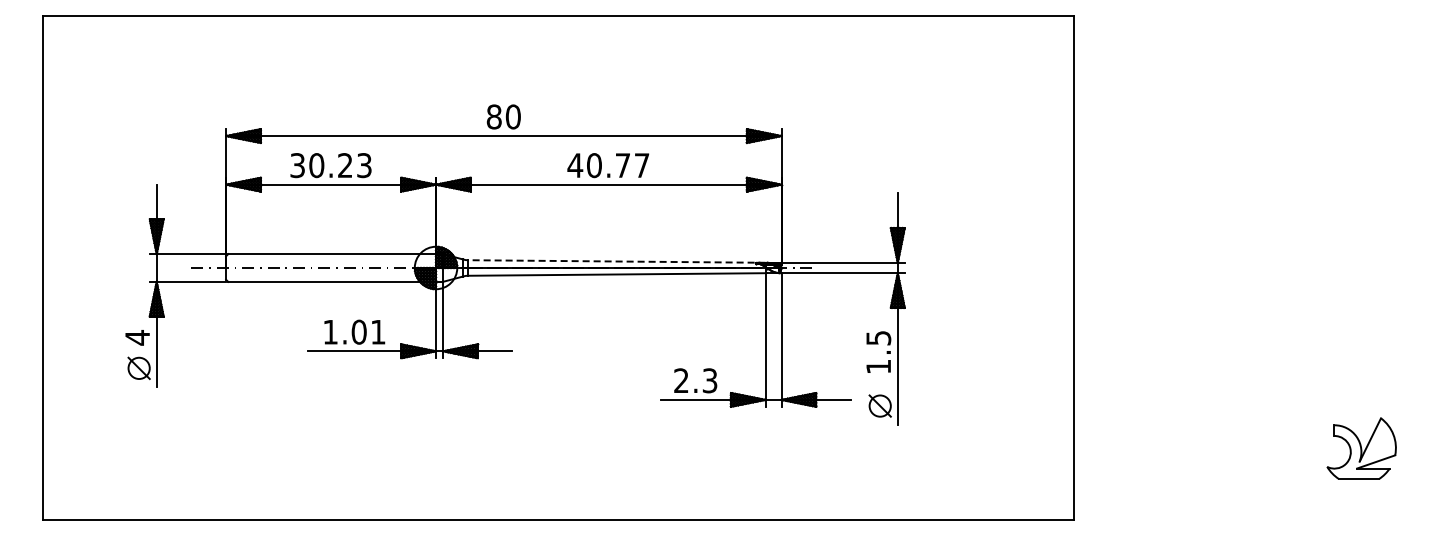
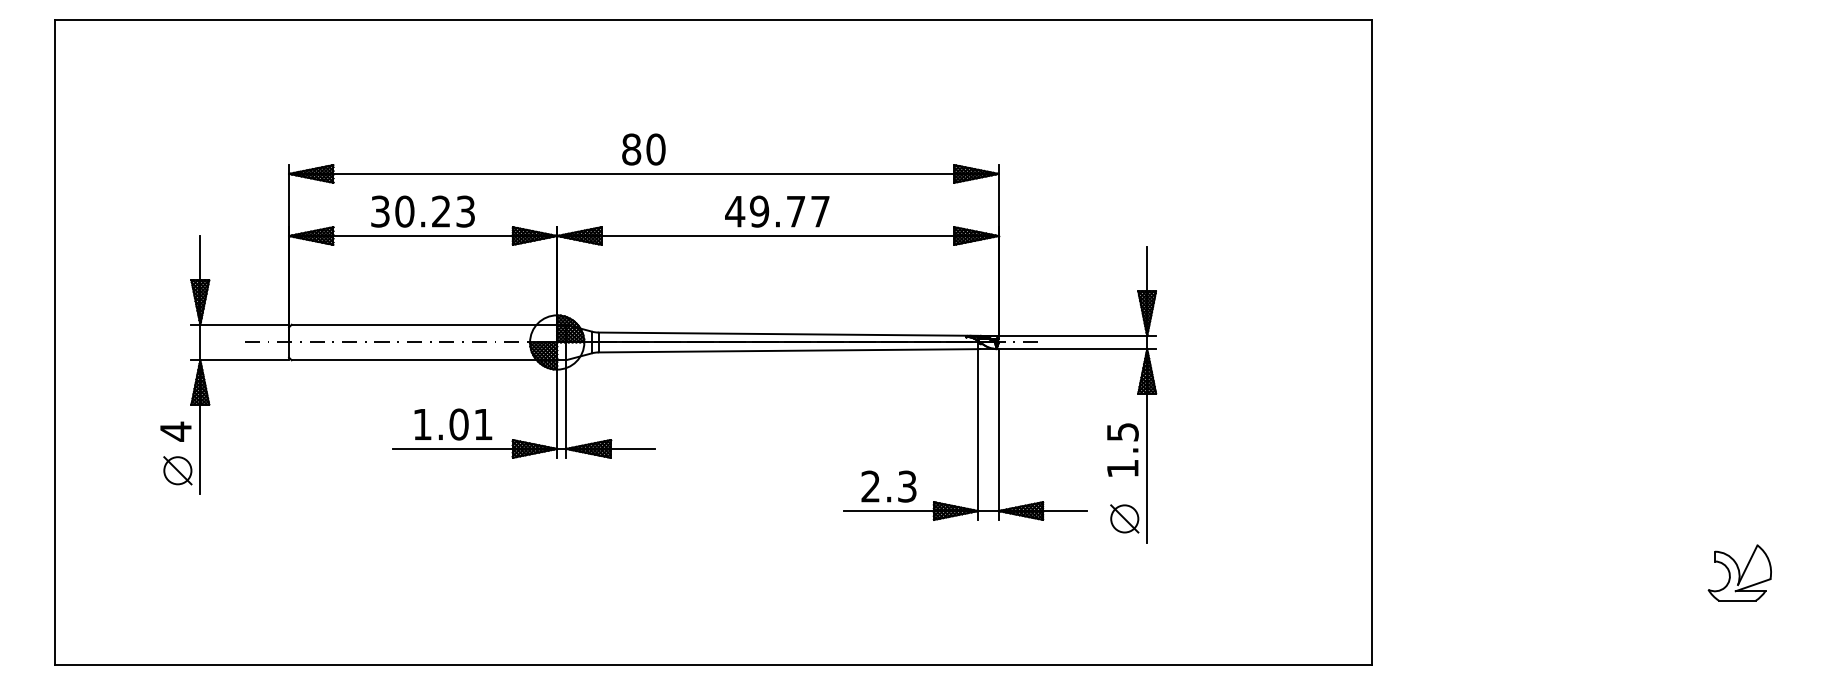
text: (593, 165) -> (758, 211), 40.77 -> 49.77
line: (617, 261) -> (789, 334), dashed -> solid
part: (1361, 447) -> (1739, 571), size x0.71

